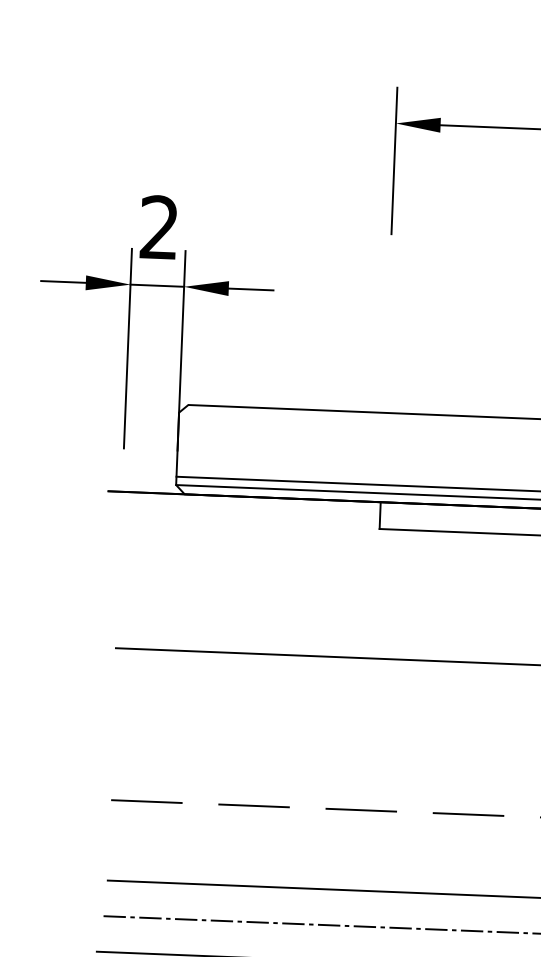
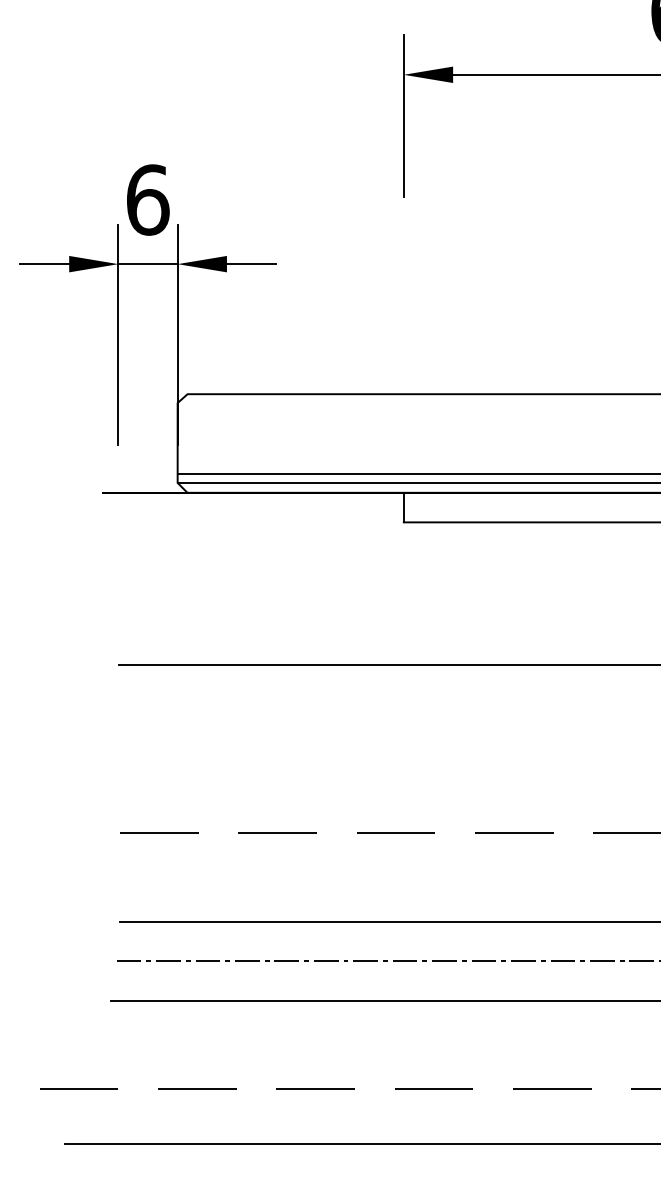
text: (160, 227) -> (148, 199), 2 -> 6

